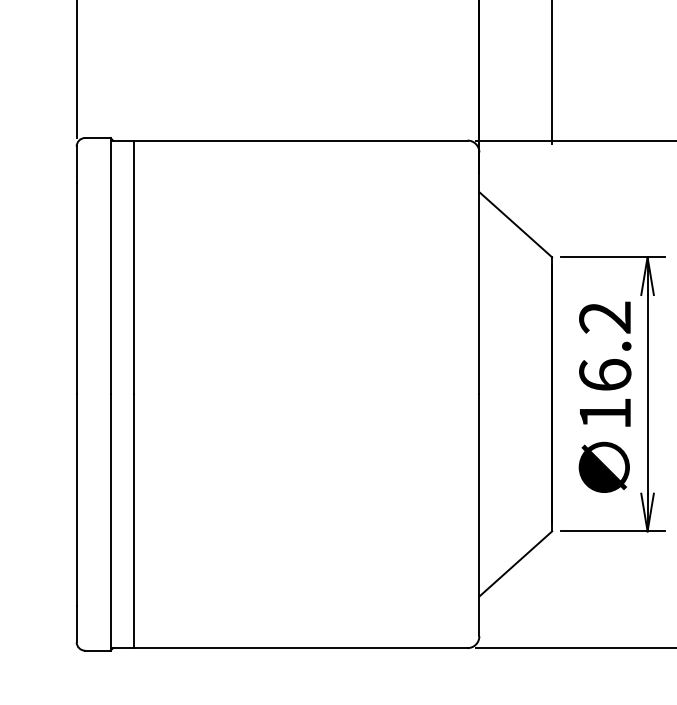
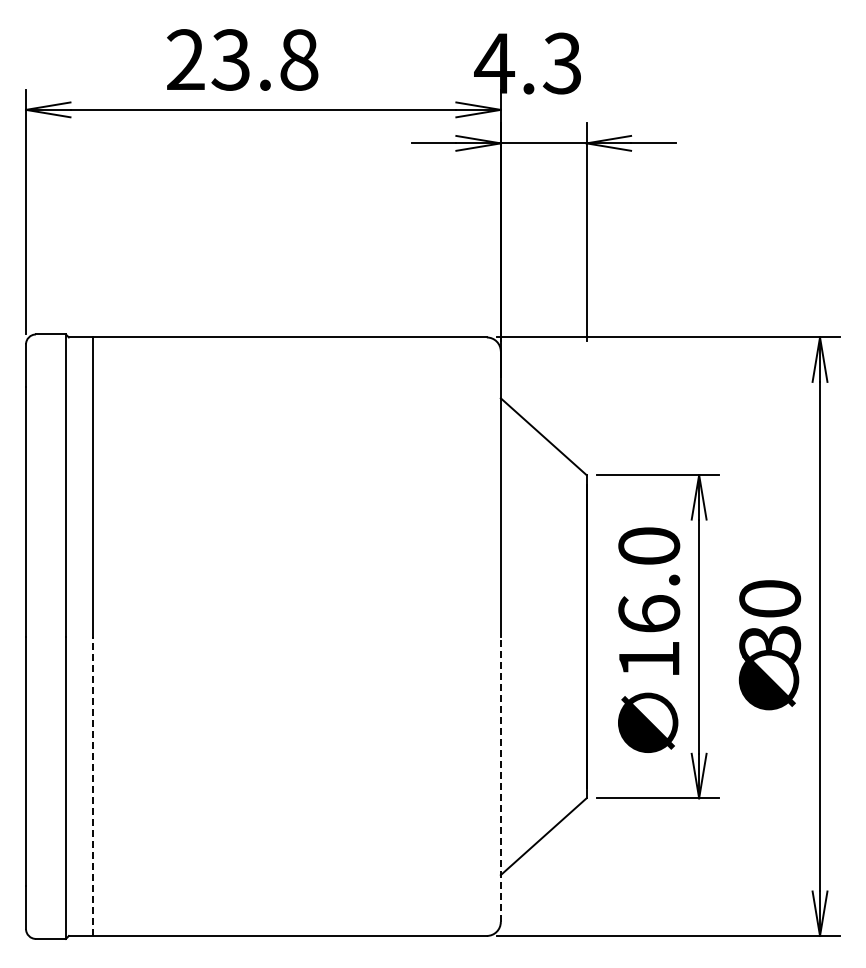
text: (605, 317) -> (649, 546), 16.2 -> 16.0
line: (479, 515) -> (500, 779), solid -> dashed
line: (133, 521) -> (93, 786), solid -> dashed

